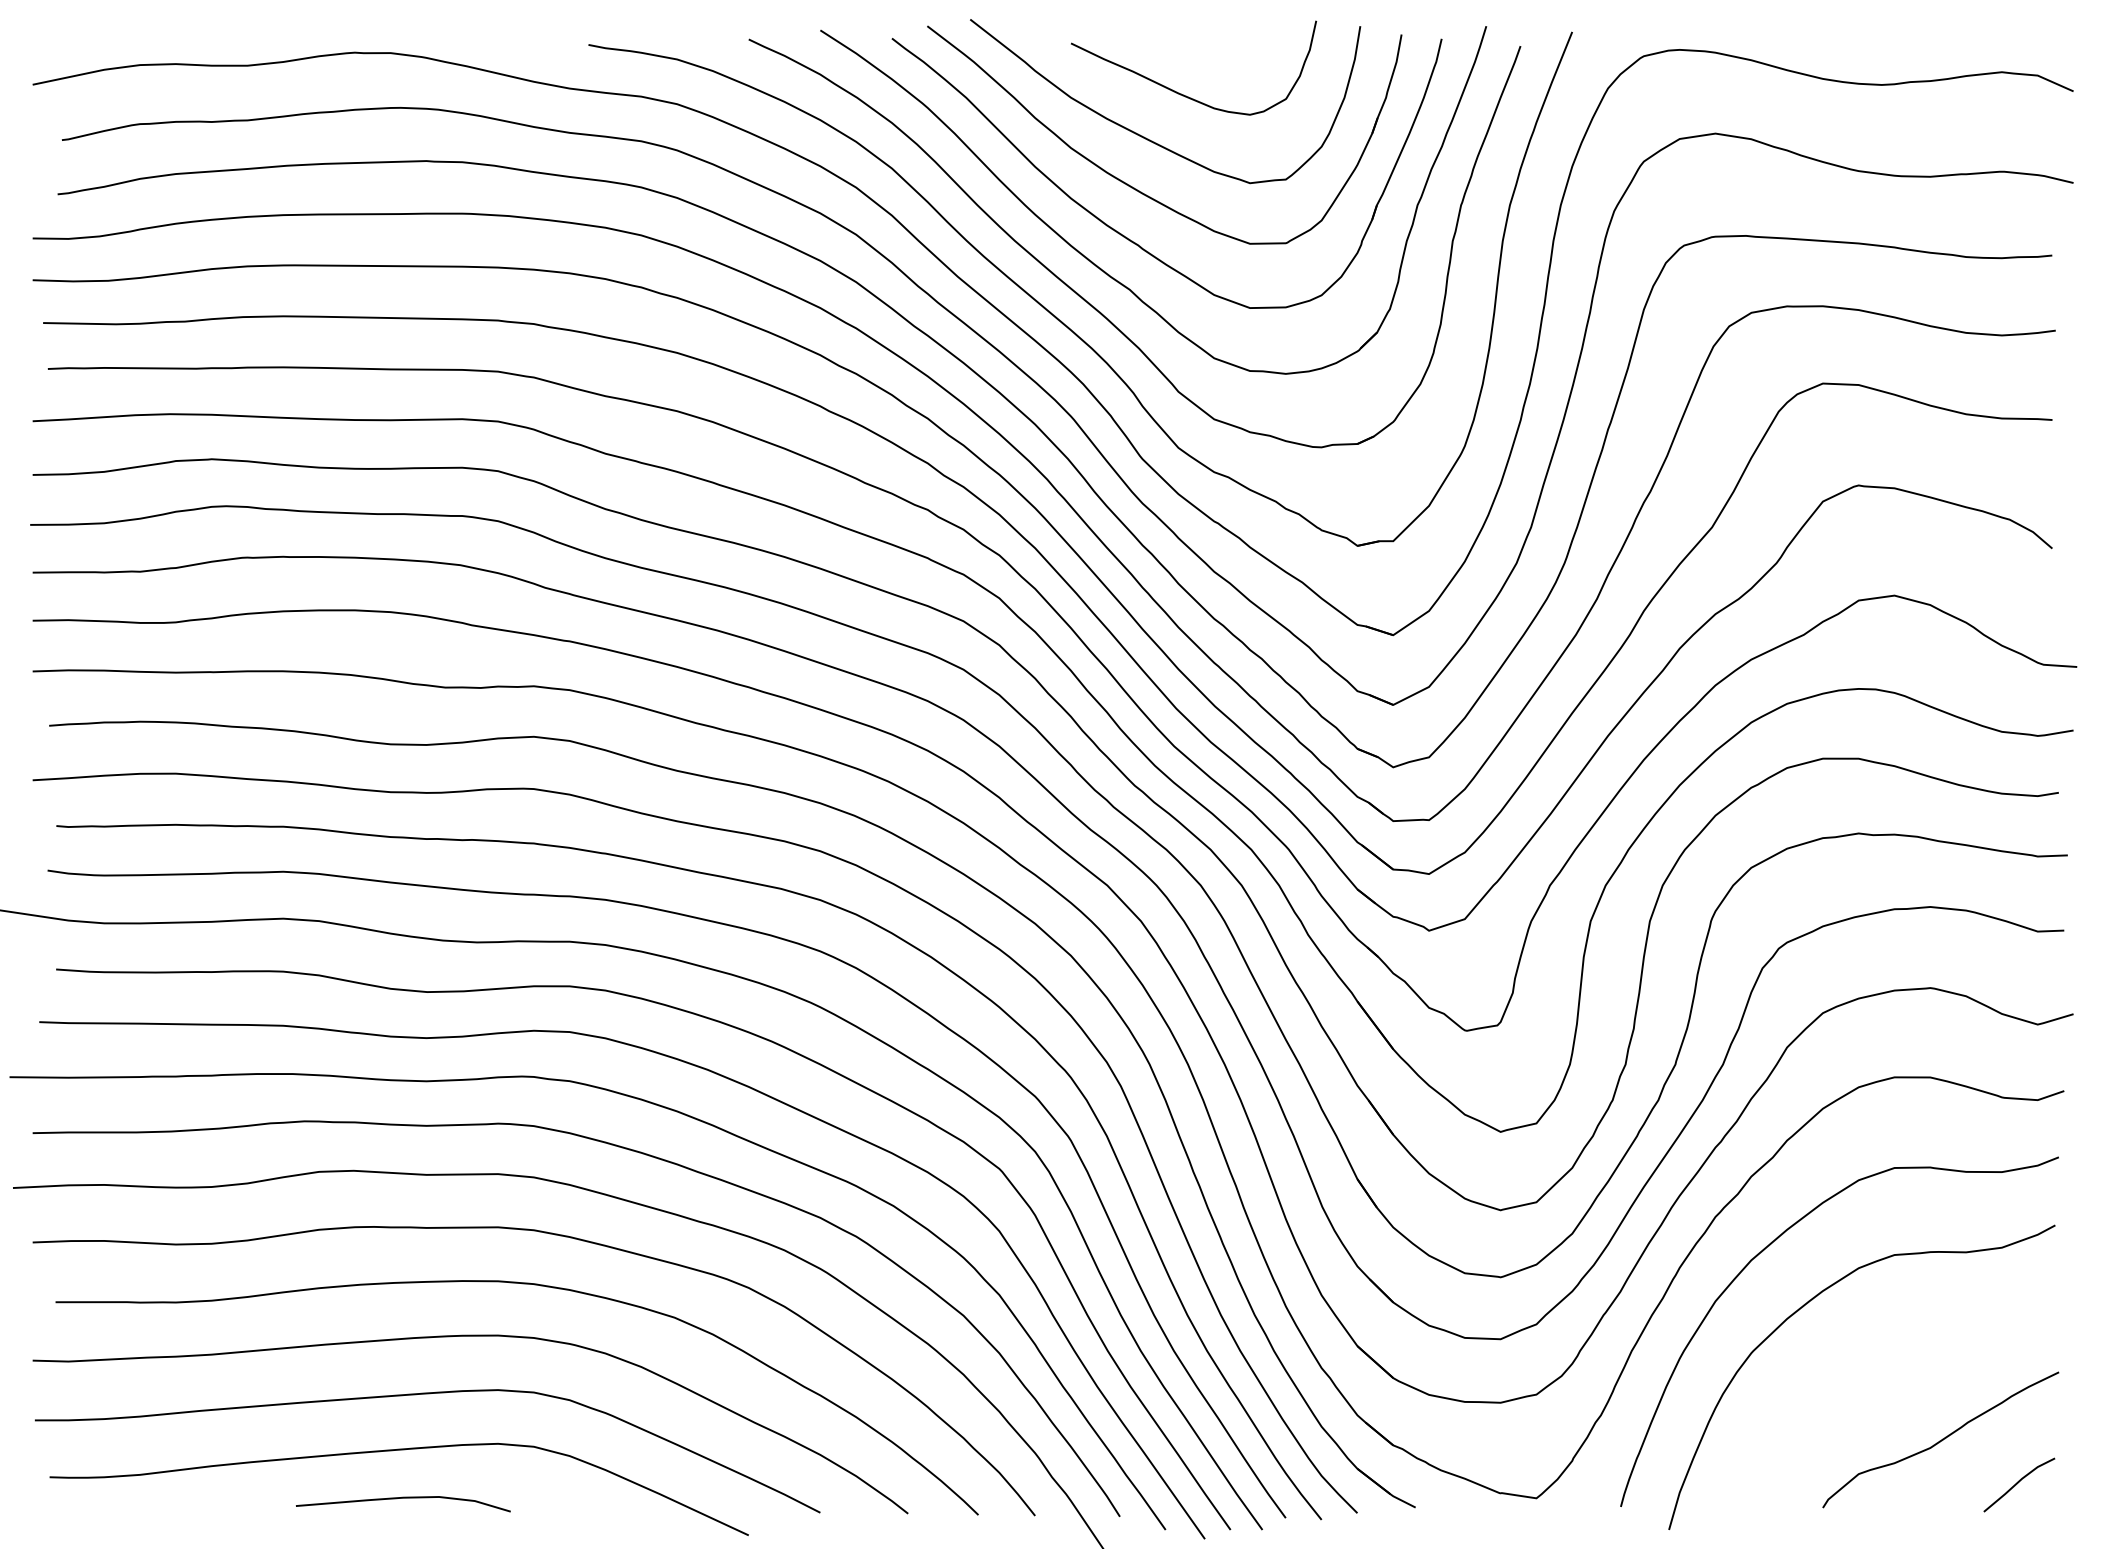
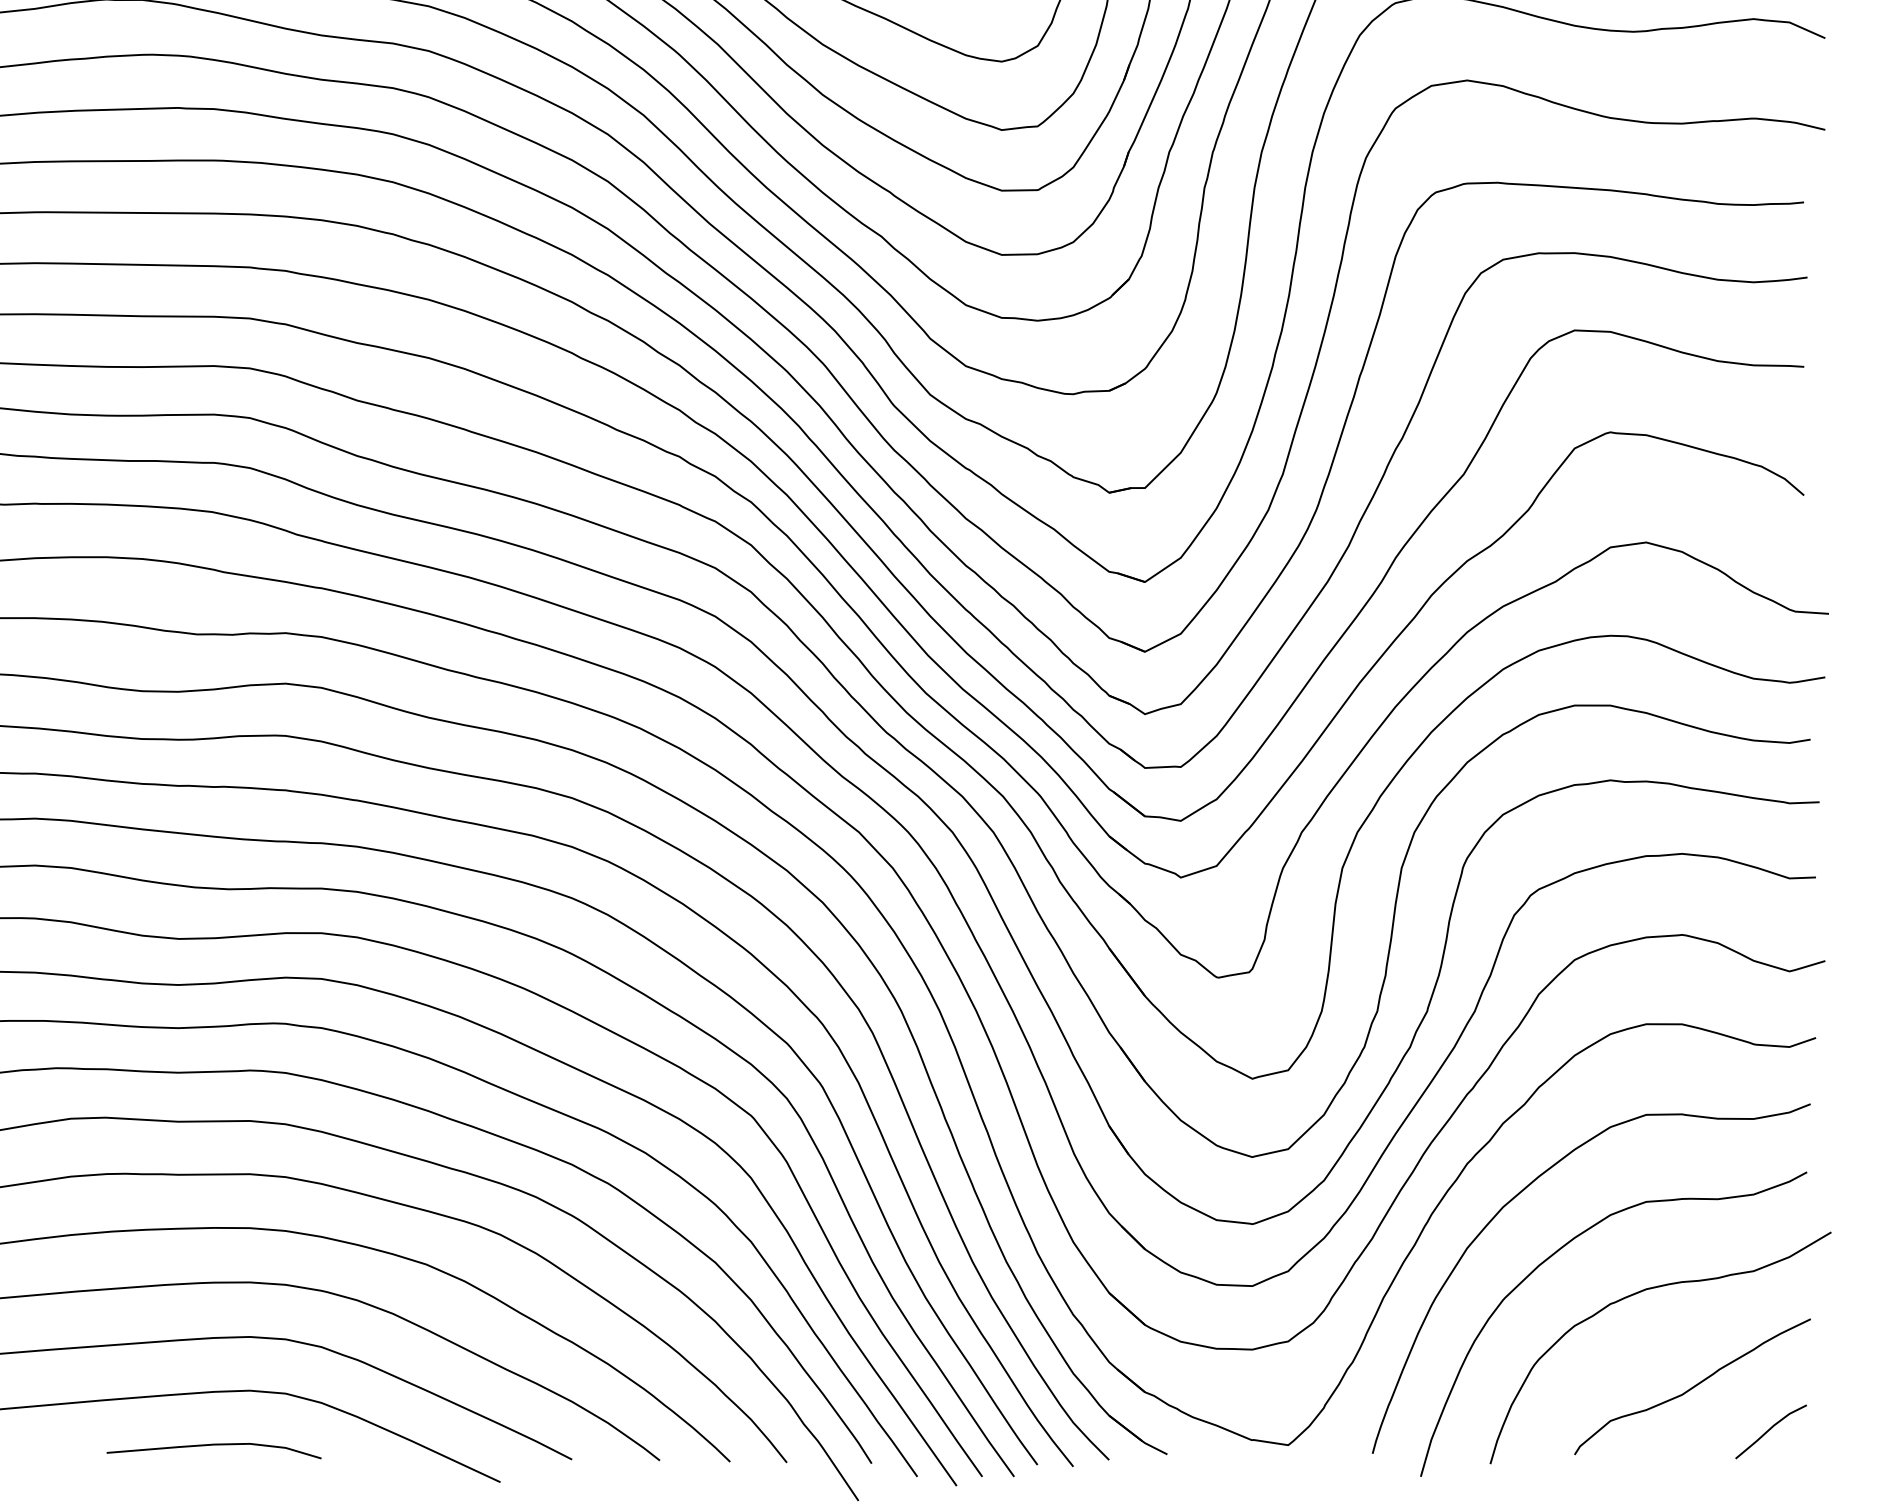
curve: (1887, 1346) -> (1639, 1293), added
curve: (403, 1498) -> (214, 1445), moved

